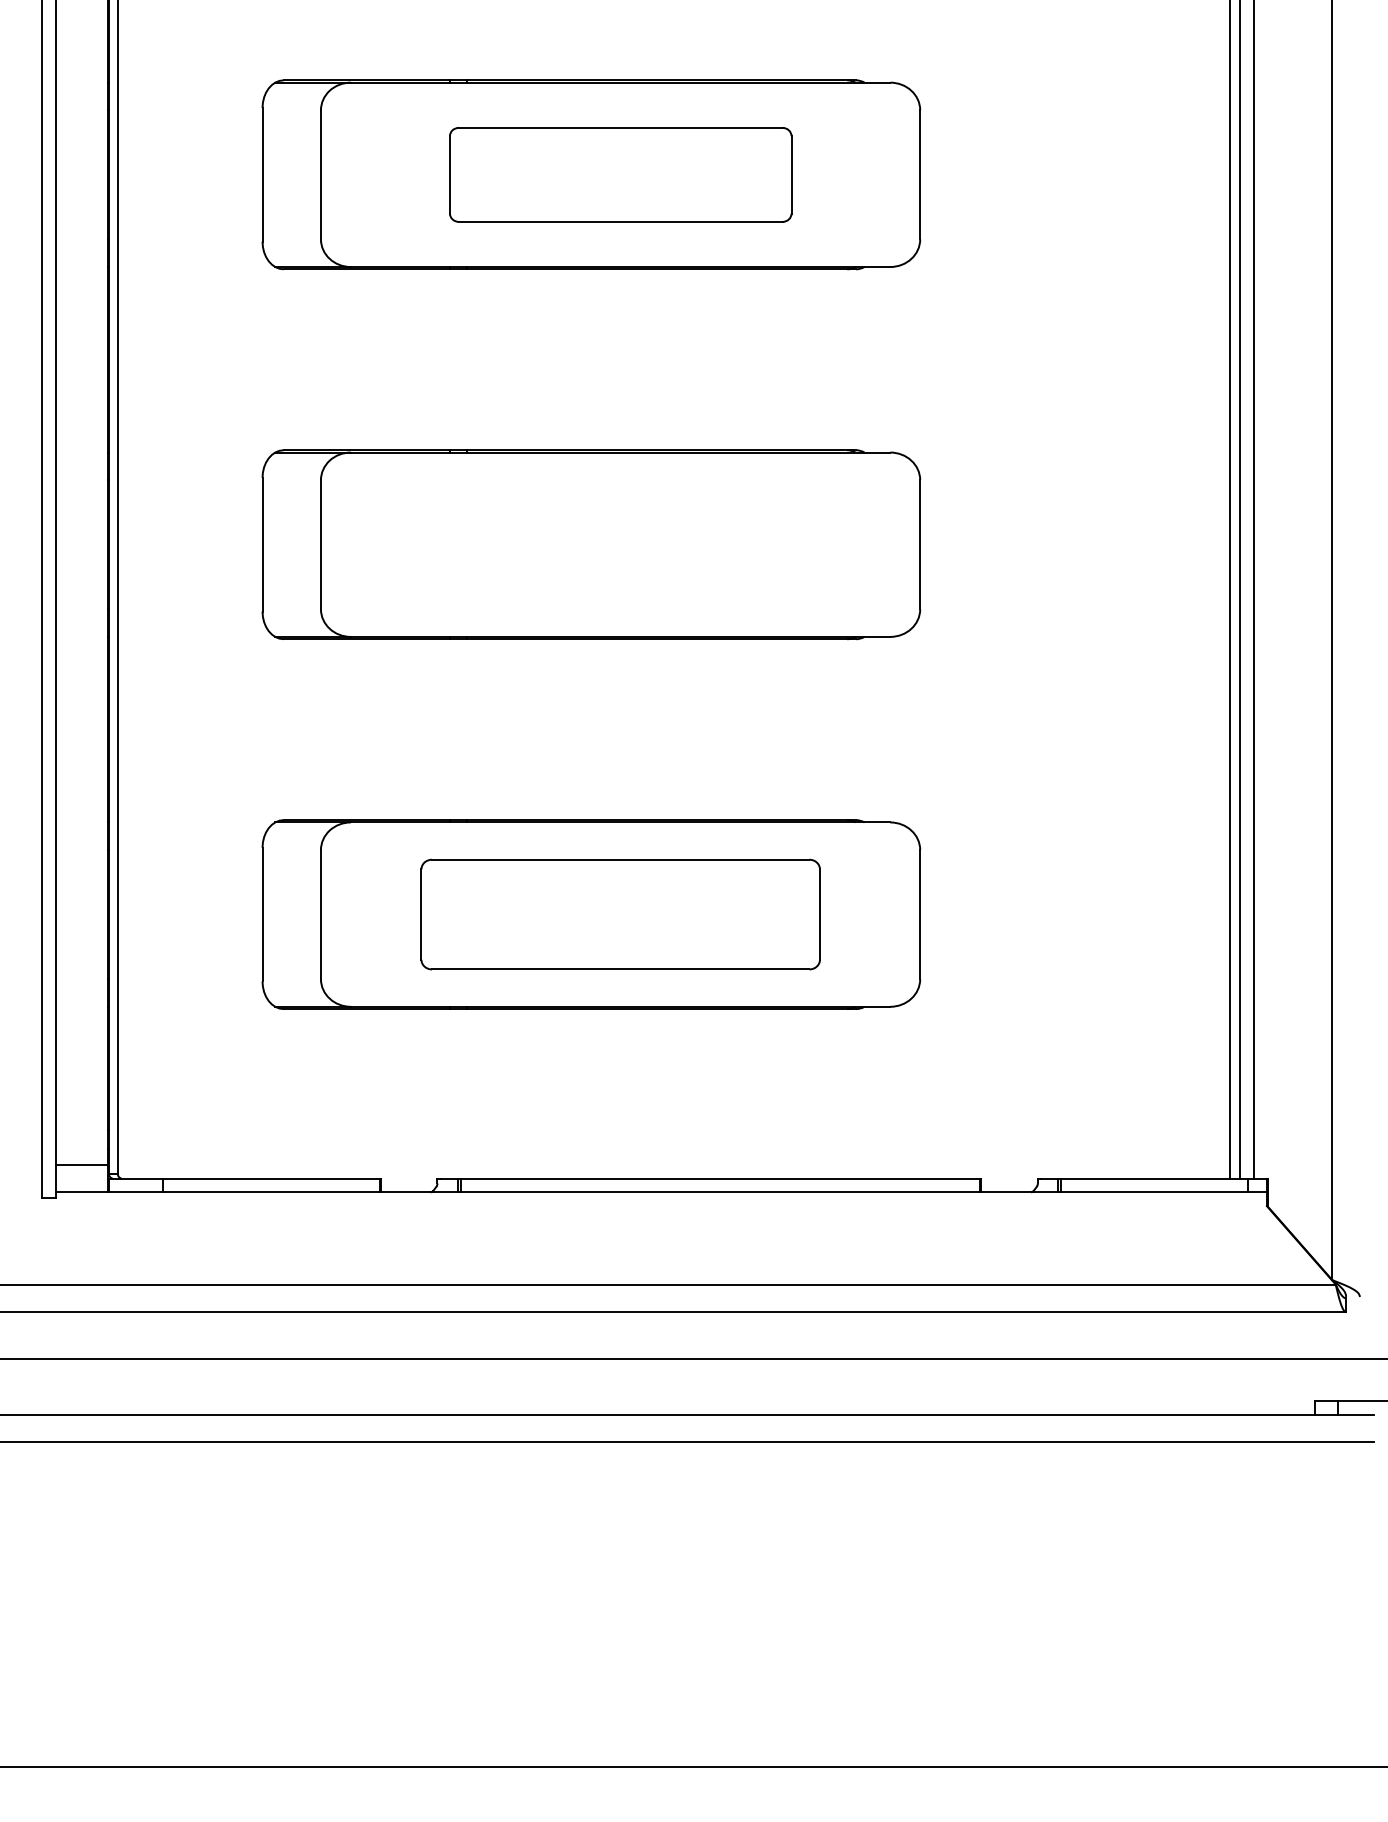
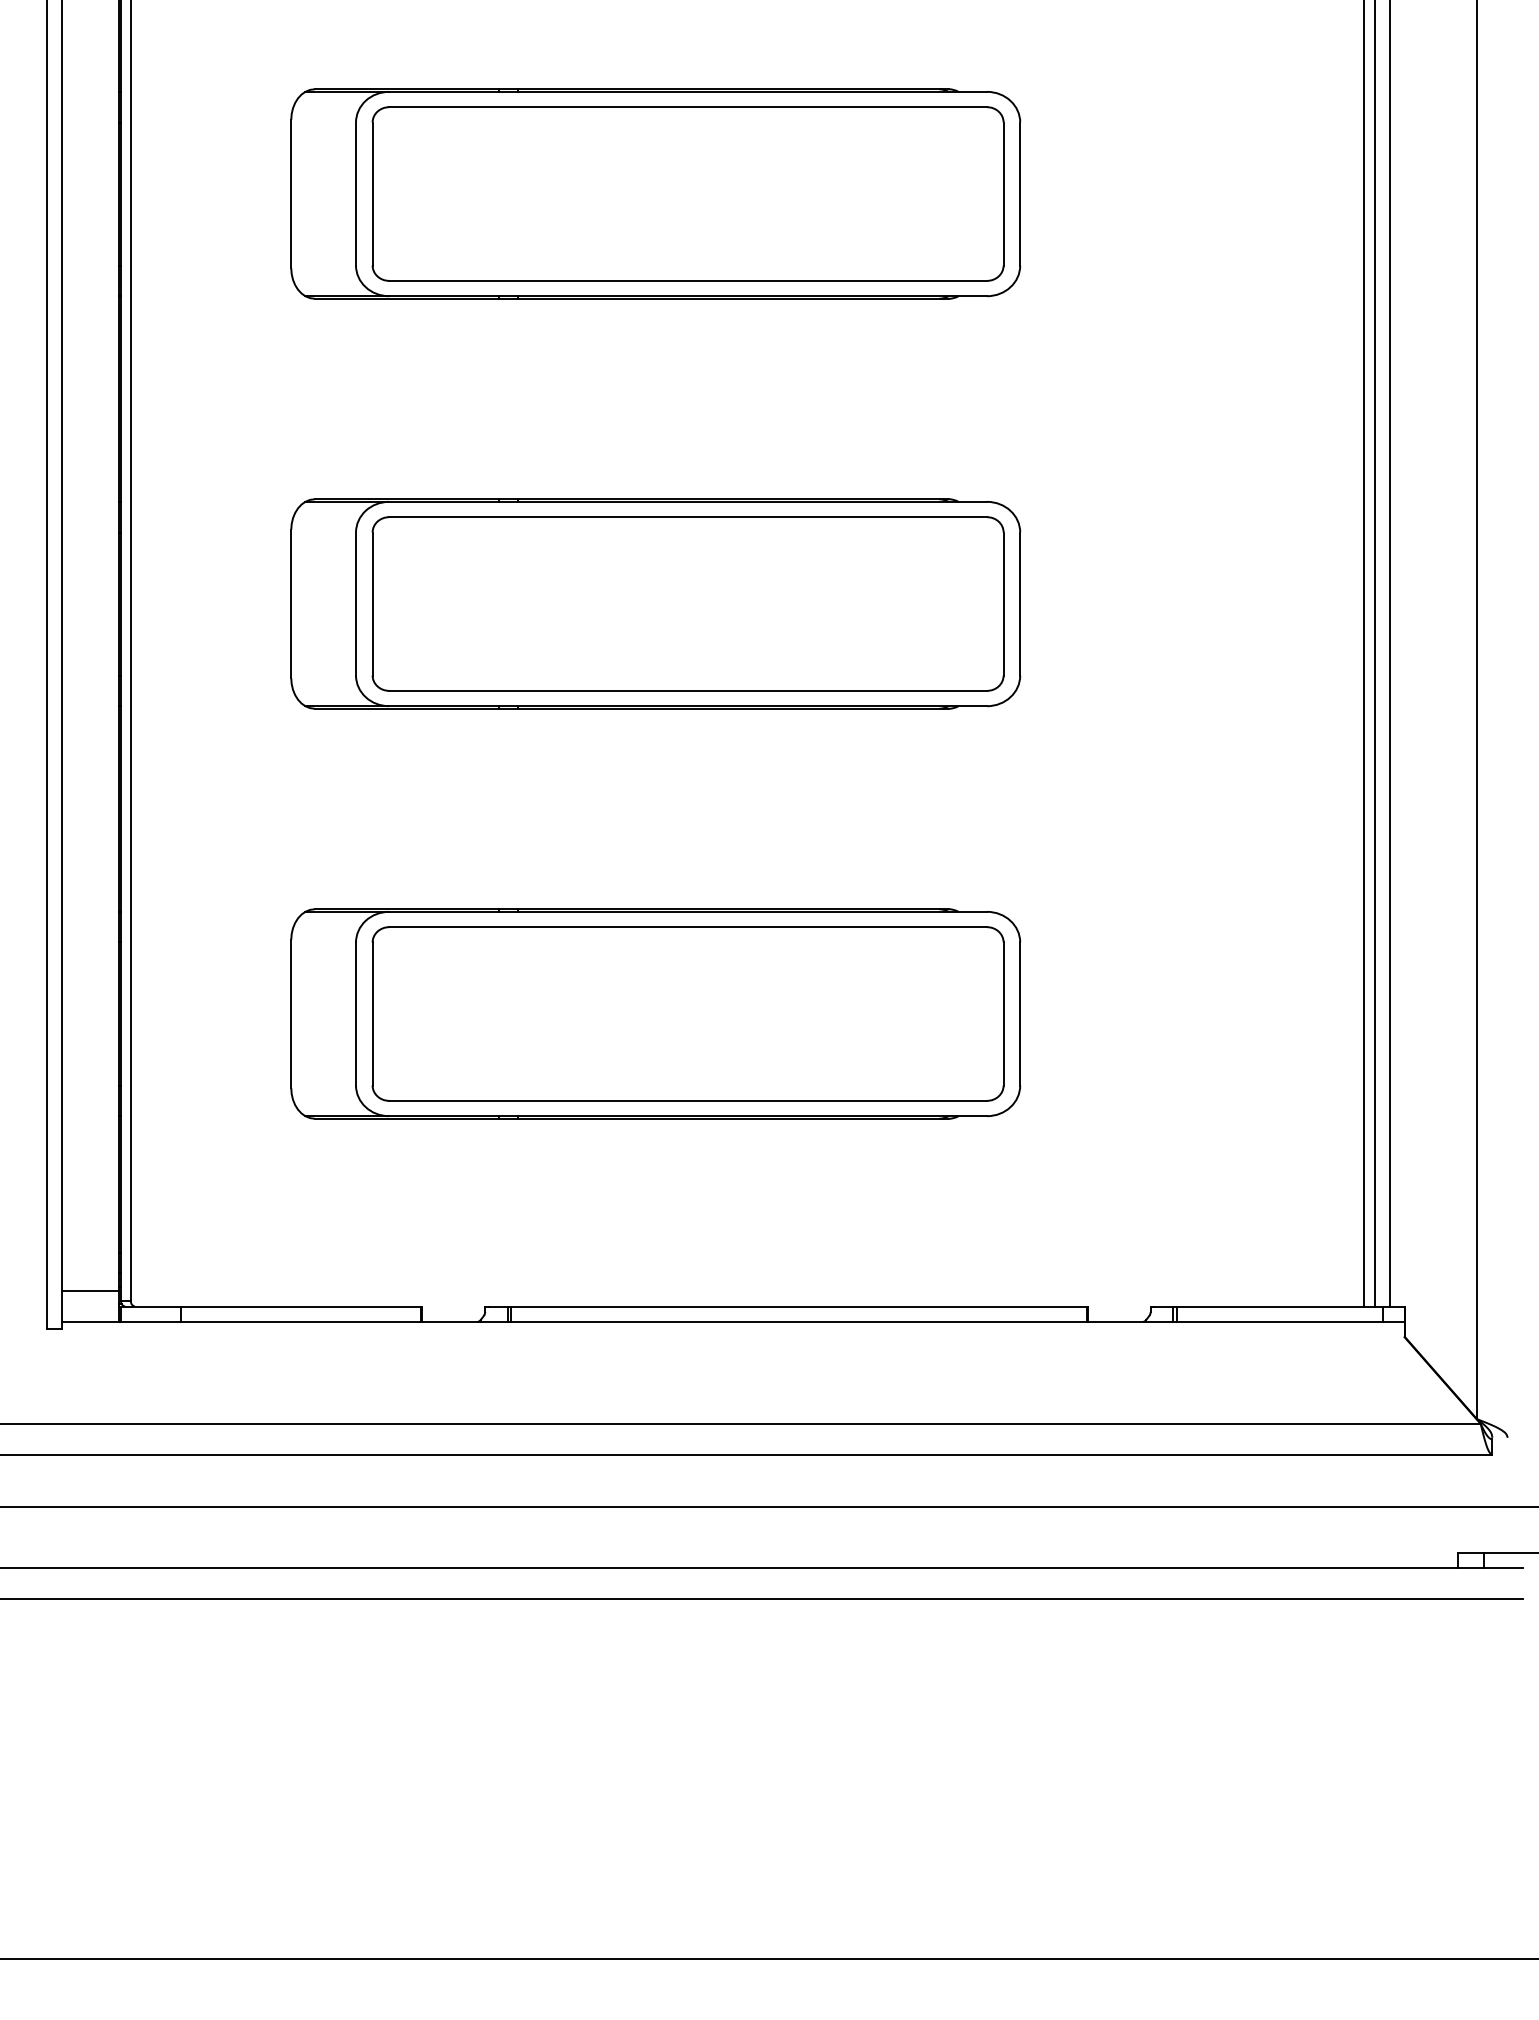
part: (620, 174) -> (688, 193), size x1.67
part: (620, 544) -> (688, 603), added
part: (620, 914) -> (688, 1013), size x1.43

